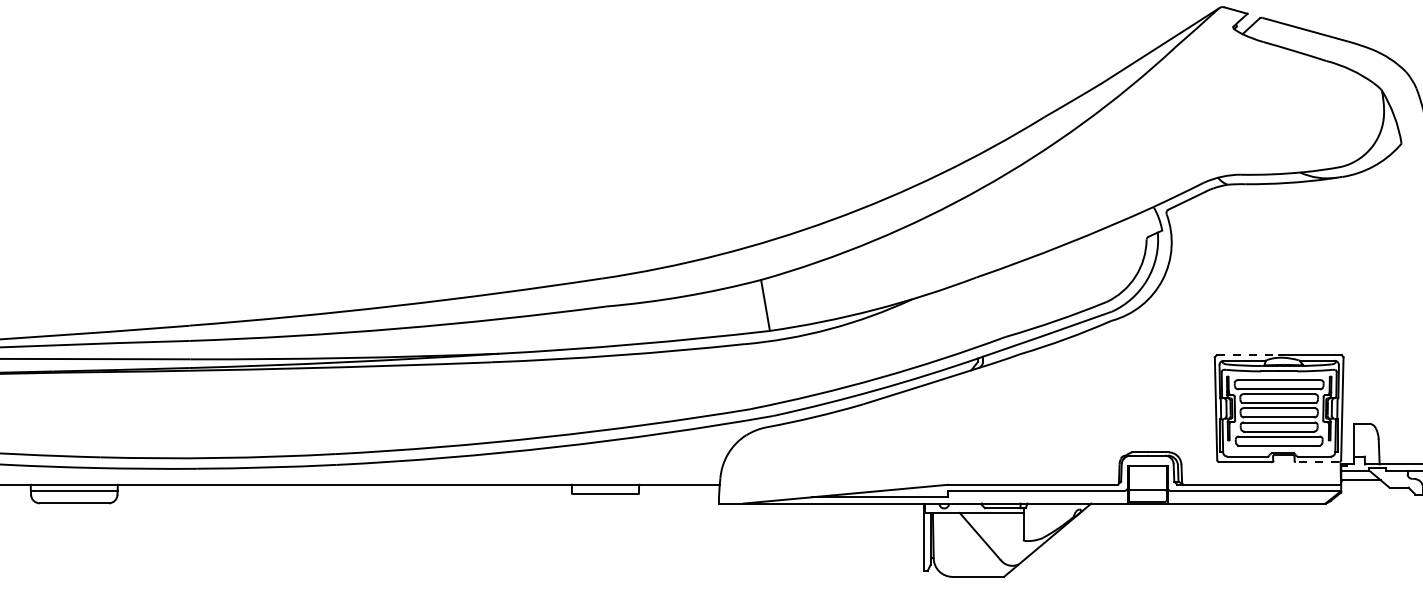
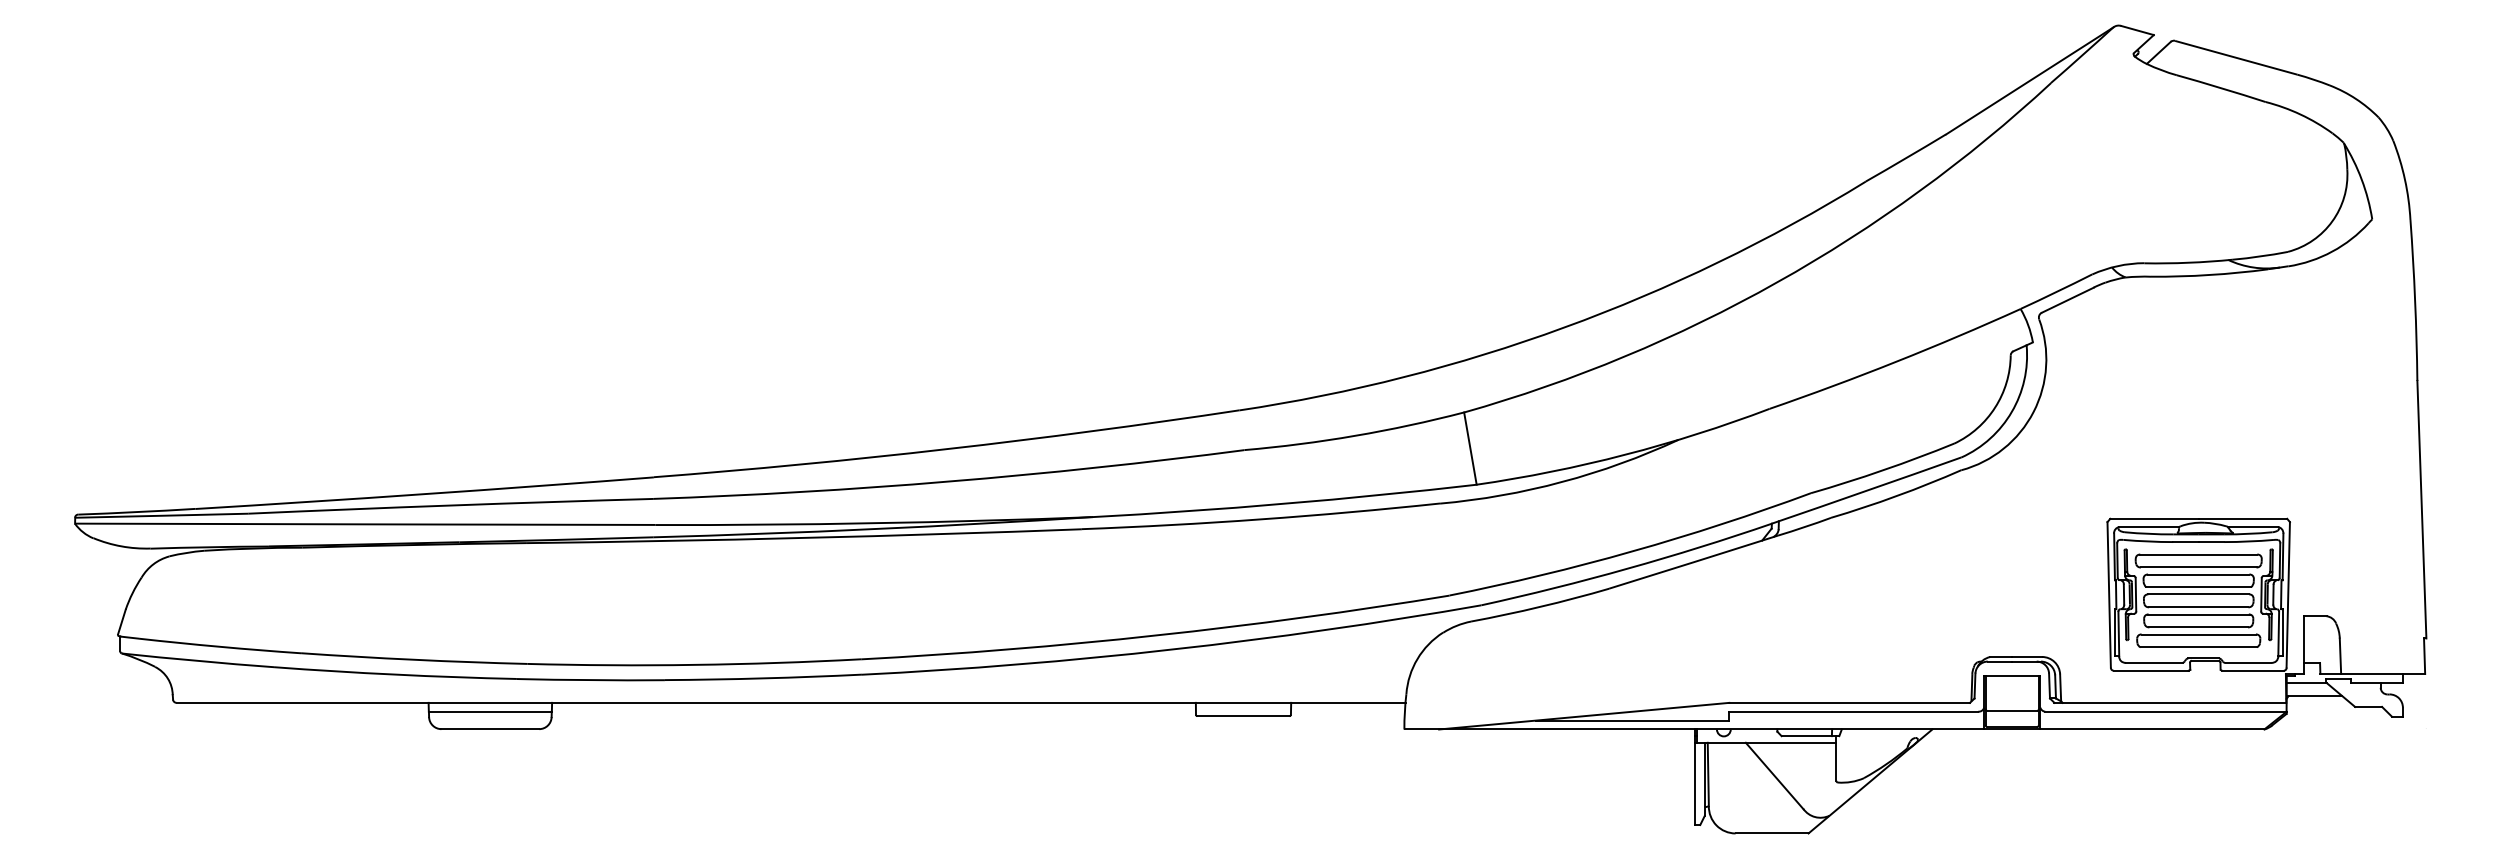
line: (1248, 354) -> (2155, 518), dashed -> solid
line: (1317, 461) -> (2253, 670), dashed -> solid

